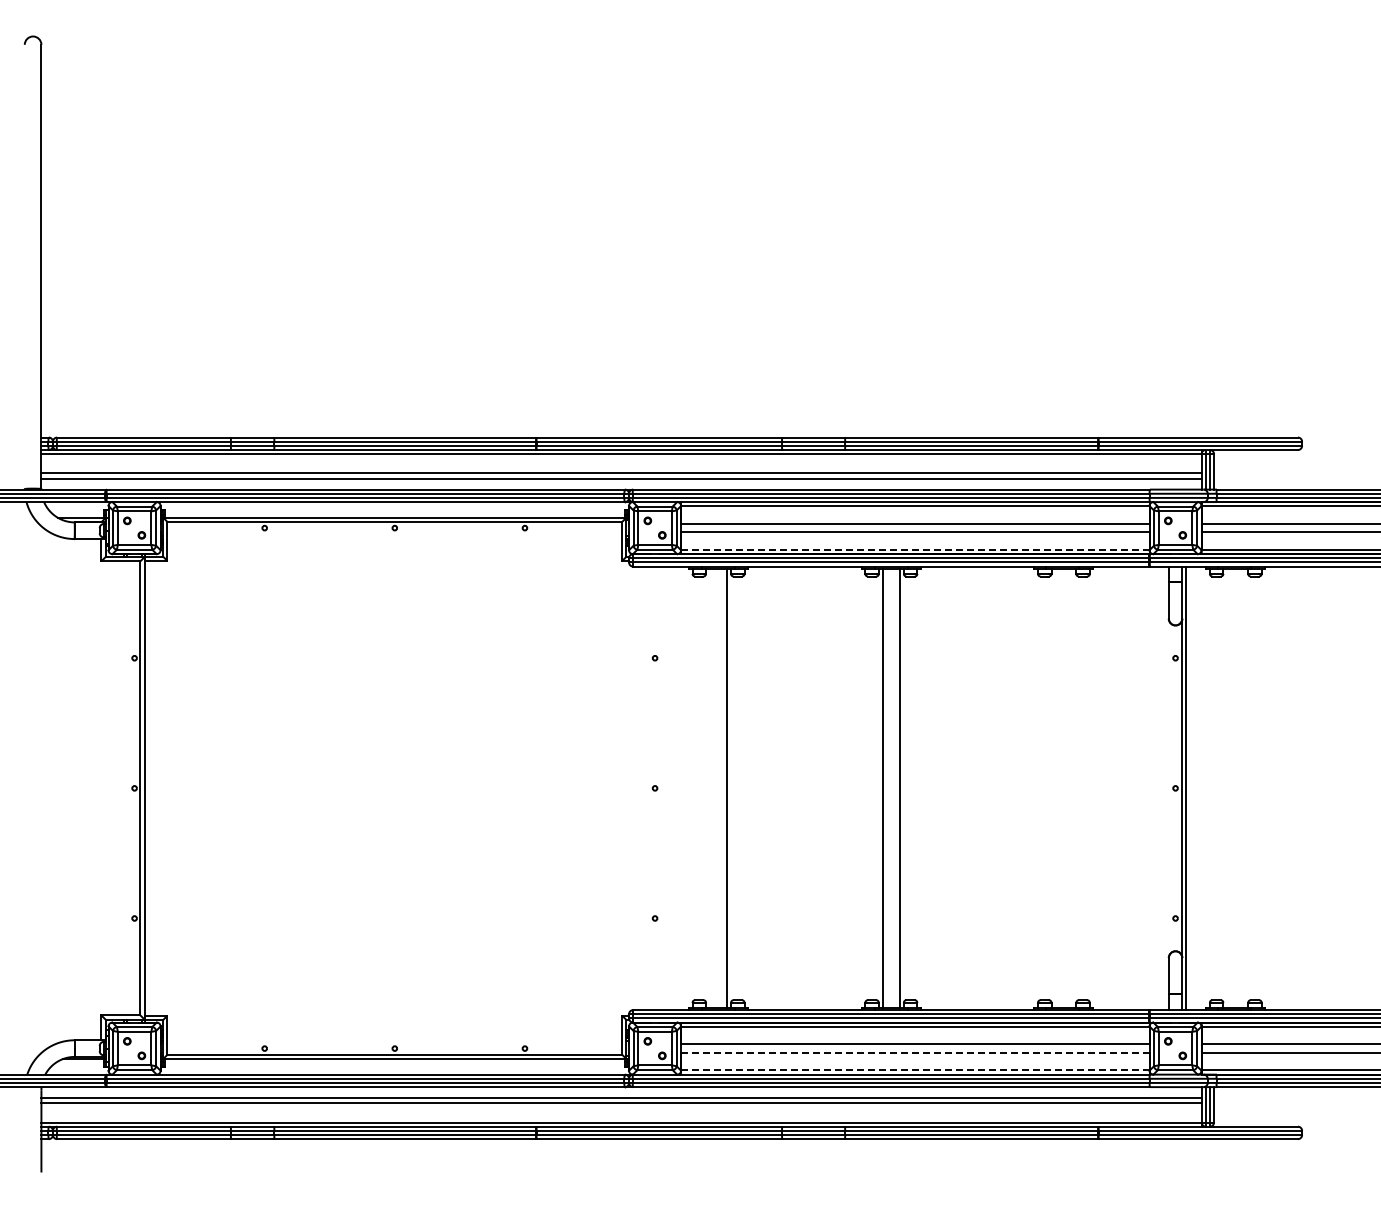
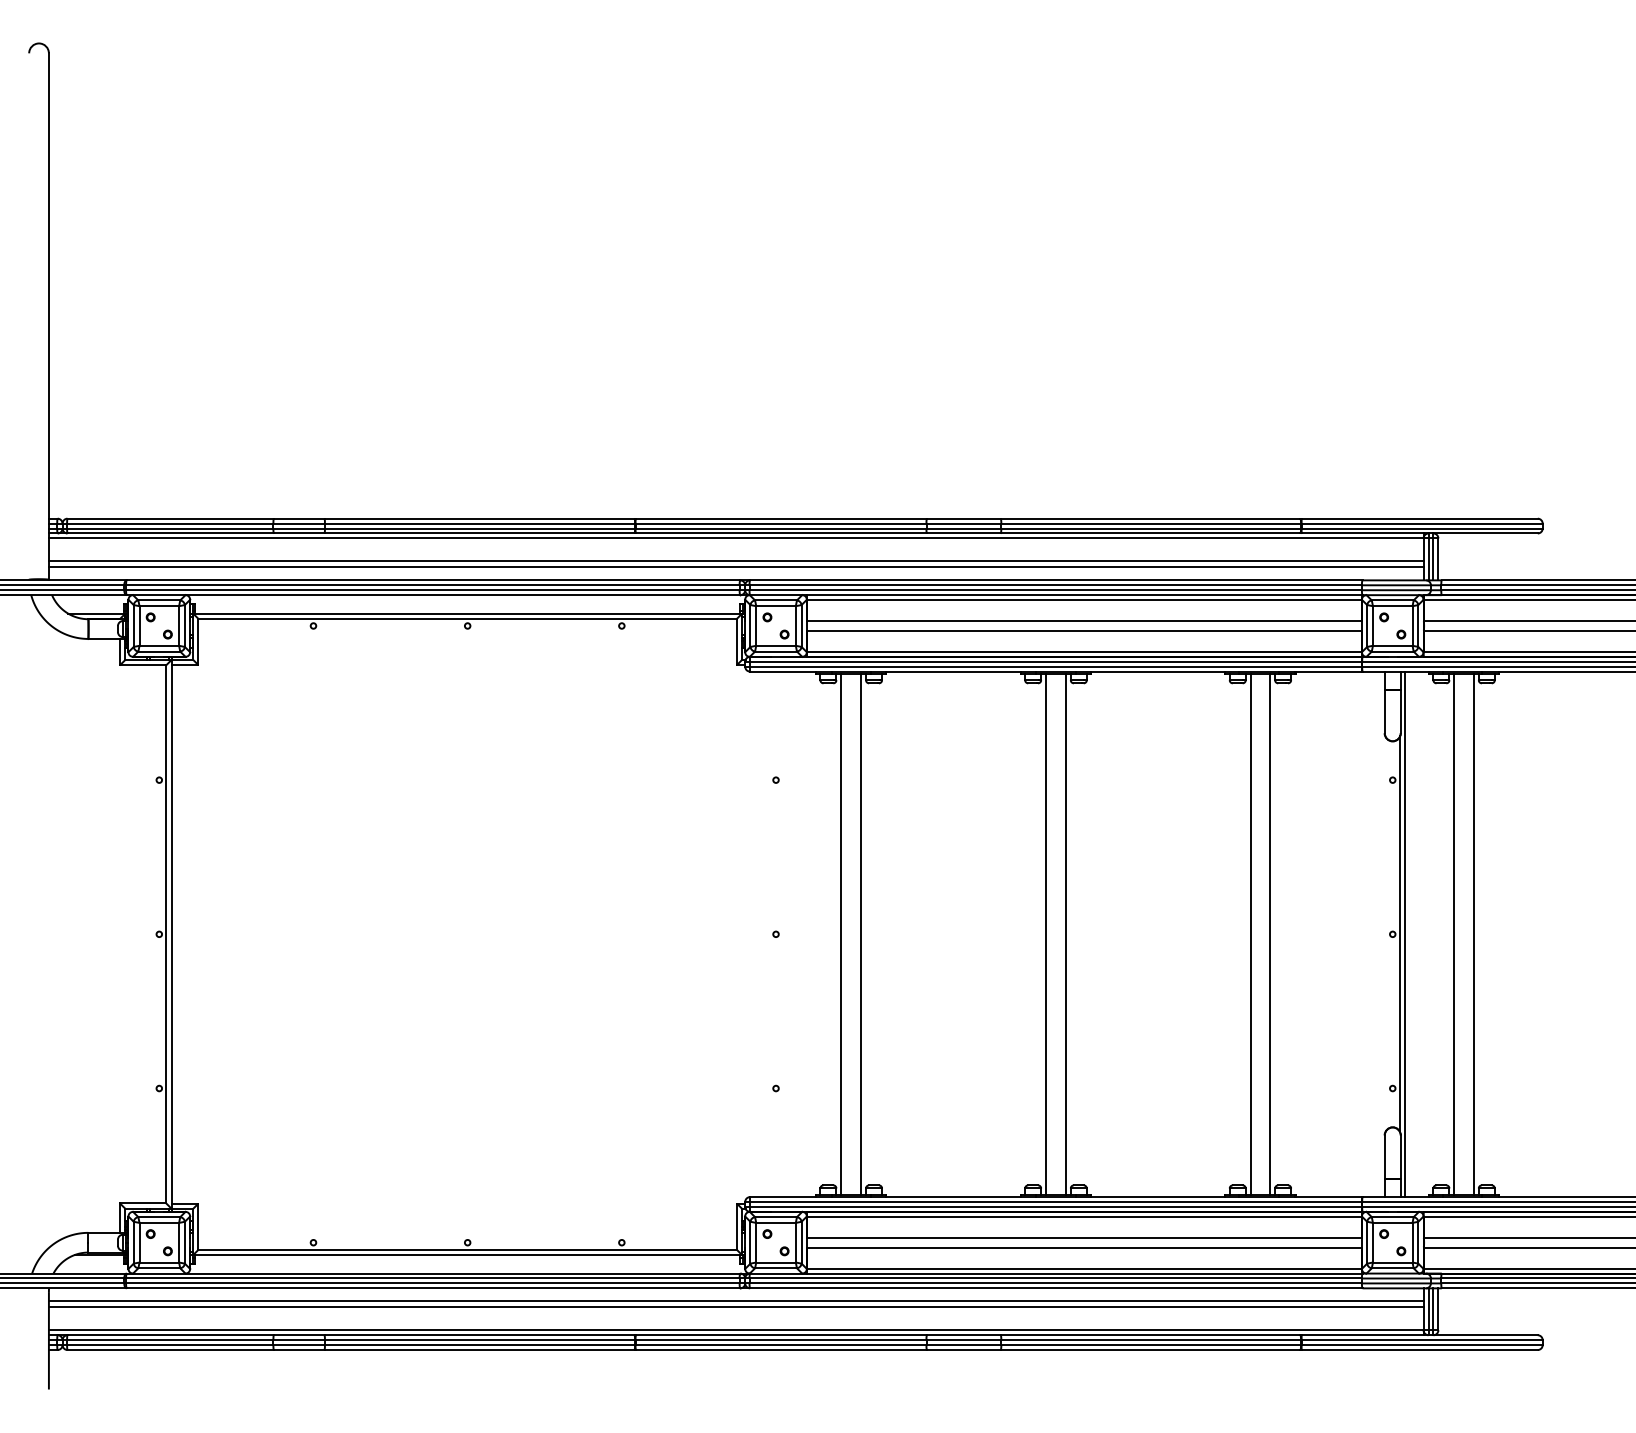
line: (914, 549) -> (1083, 651), dashed -> solid
line: (710, 788) -> (841, 934), added
line: (1055, 788) -> (1250, 934), added
line: (1072, 788) -> (1270, 934), added
line: (1227, 788) -> (1454, 934), added
line: (1244, 788) -> (1474, 934), added
line: (914, 1052) -> (1083, 1247), dashed -> solid
line: (914, 1070) -> (1083, 1268), dashed -> solid

